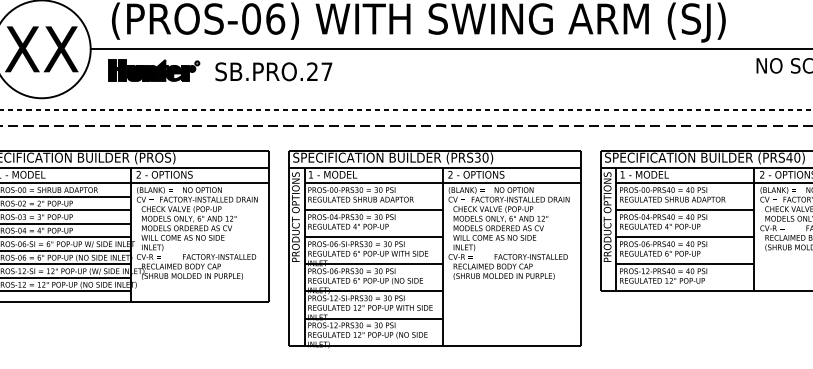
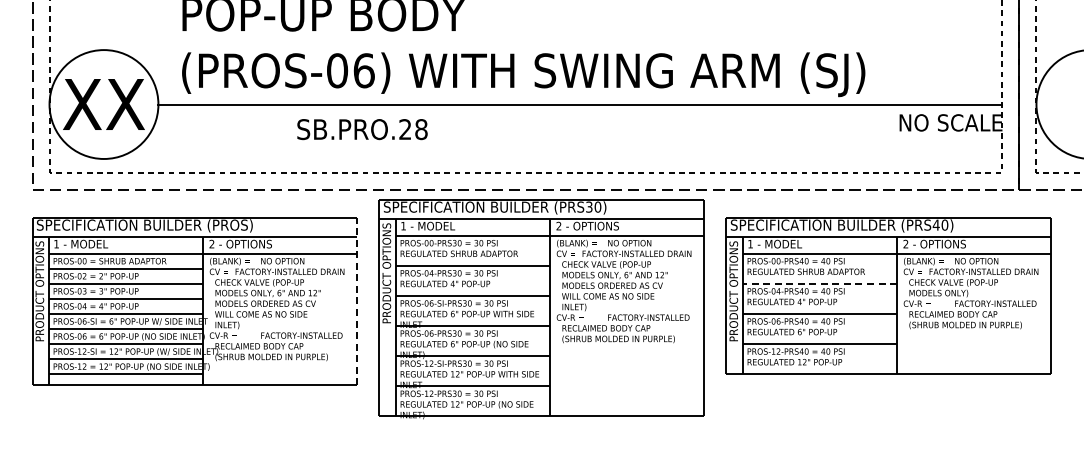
part: (153, 69) -> (228, 127), removed
text: (327, 71) -> (421, 129), SB.PRO.27 -> SB.PRO.28
line: (685, 210) -> (820, 283), solid -> dashed
line: (268, 226) -> (356, 301), solid -> dashed
part: (434, 249) -> (541, 309), moved

